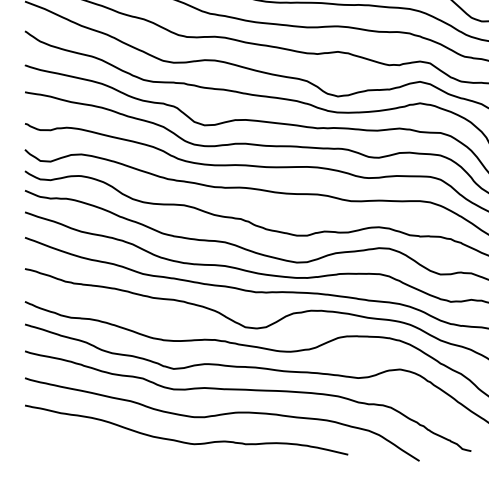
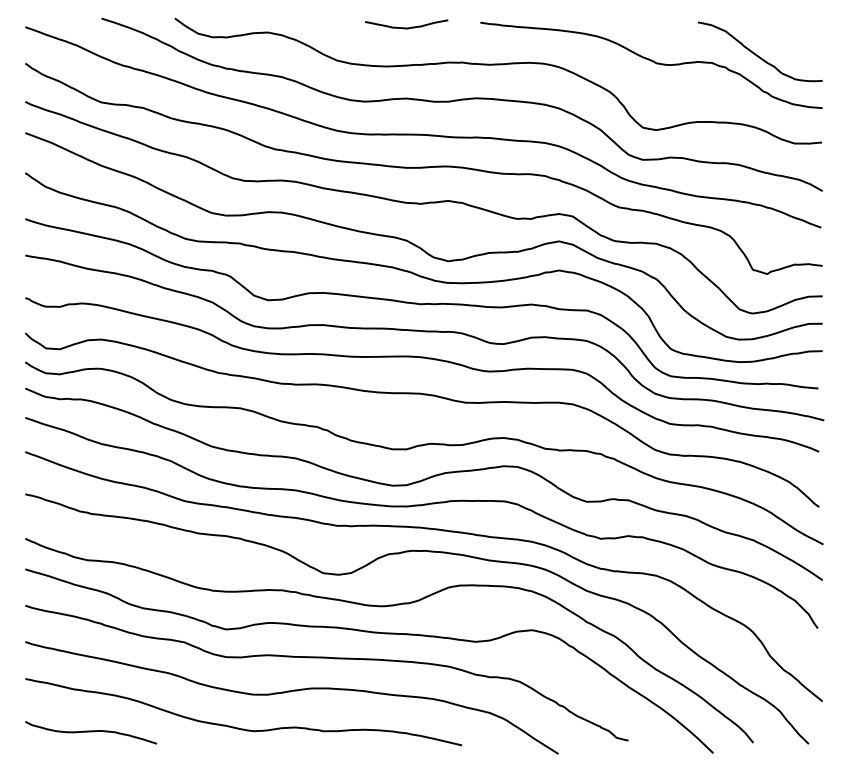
curve: (74, 445) -> (91, 732), added

